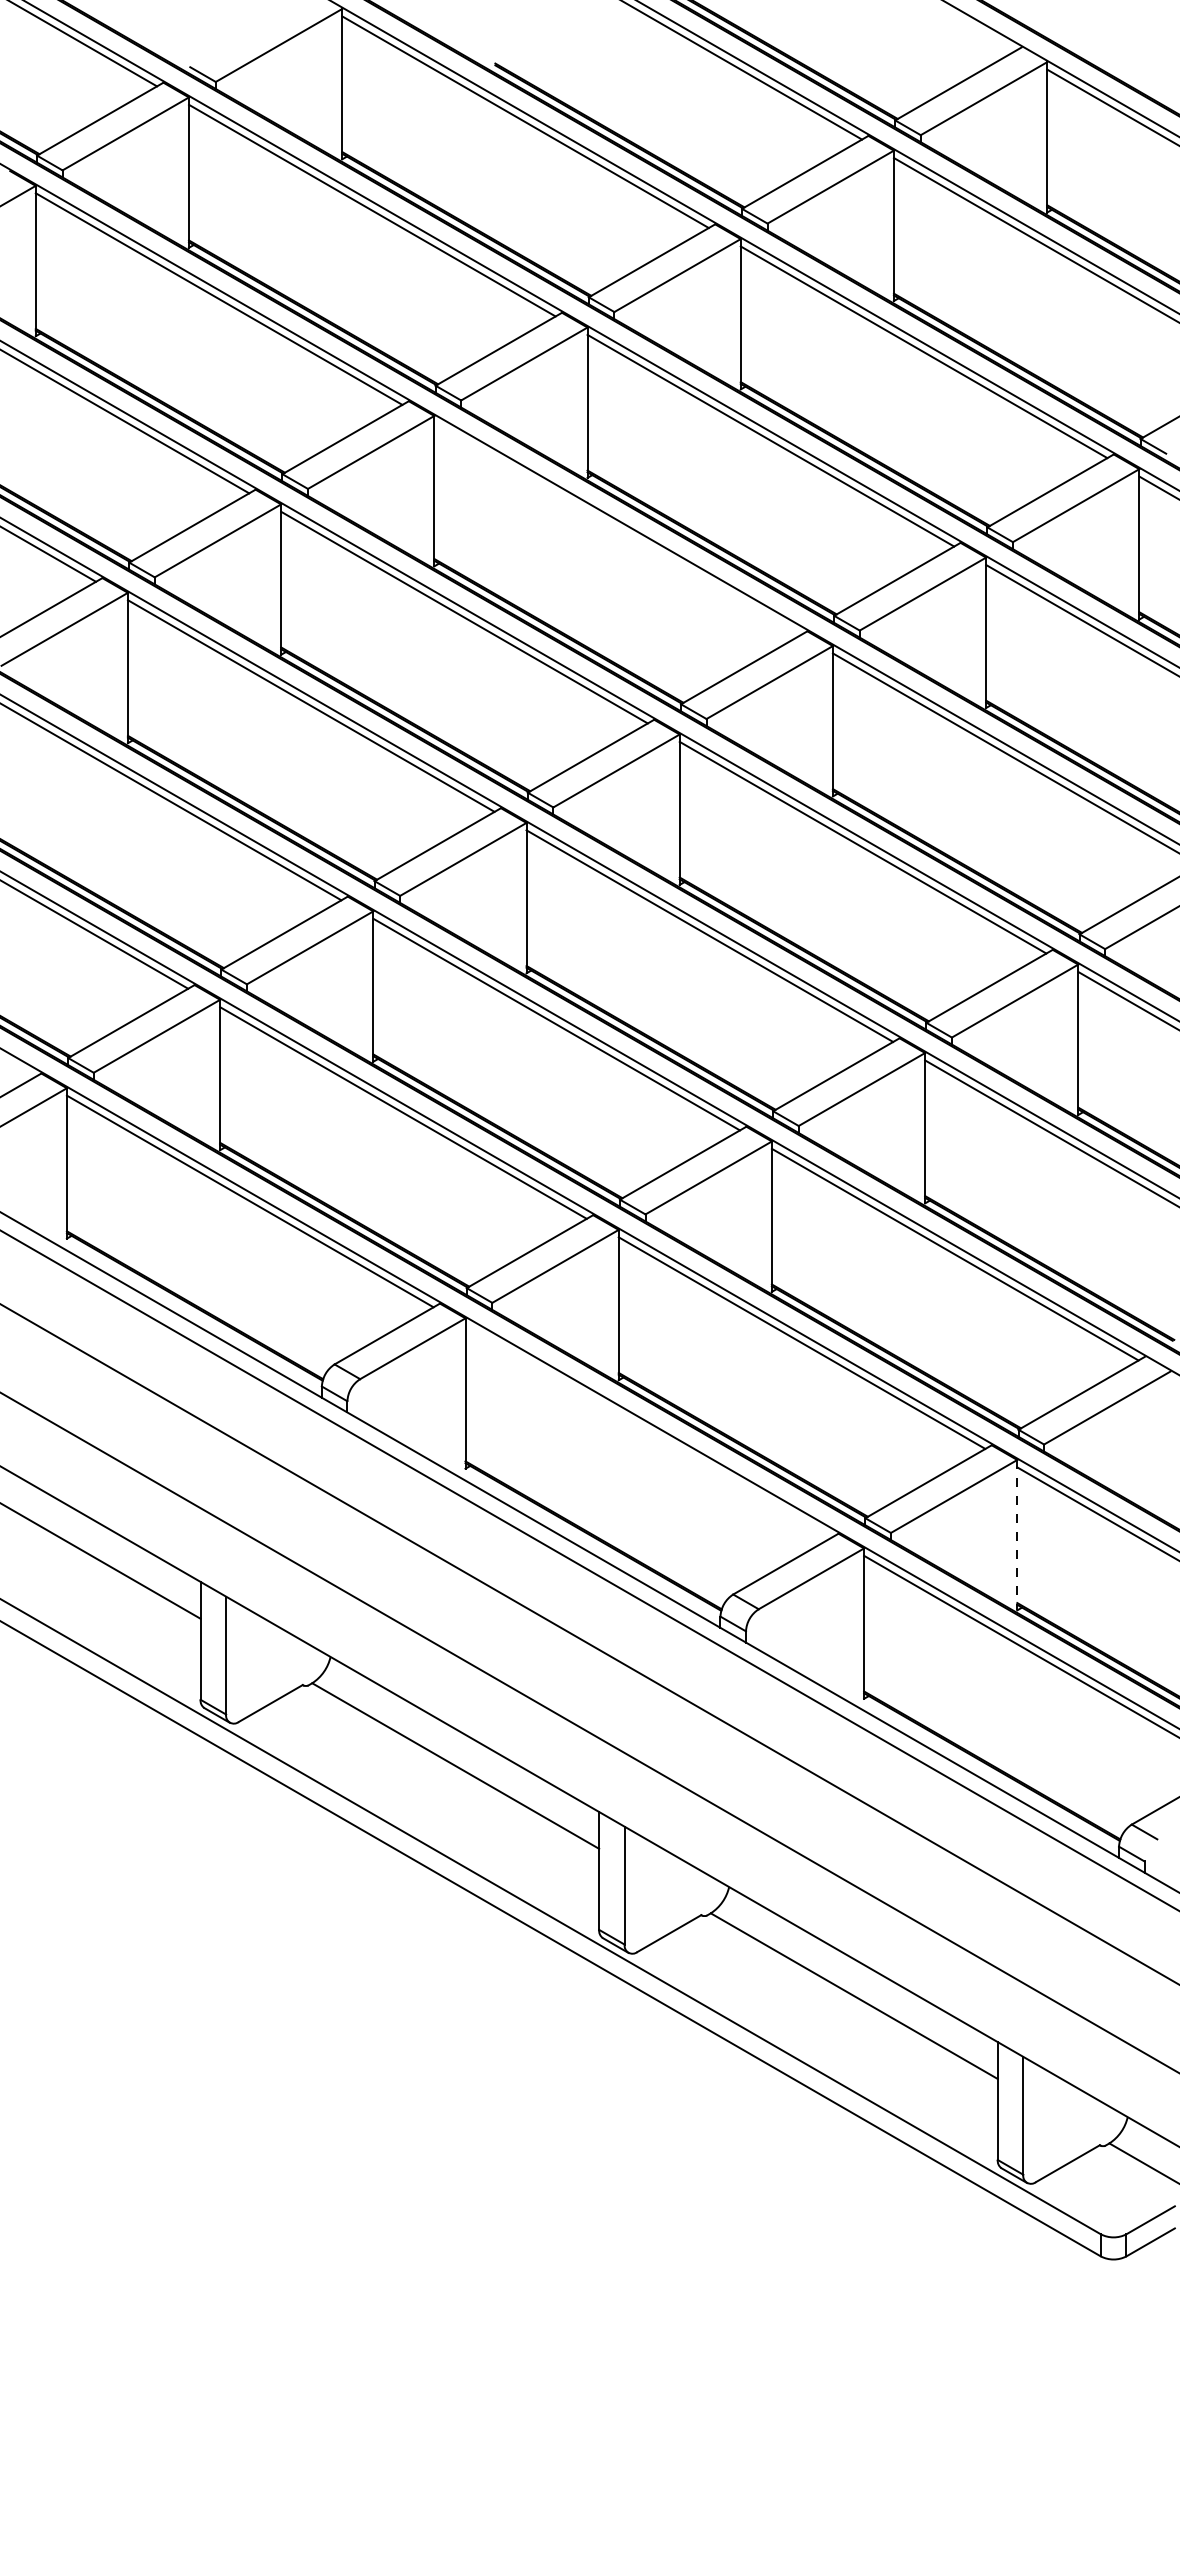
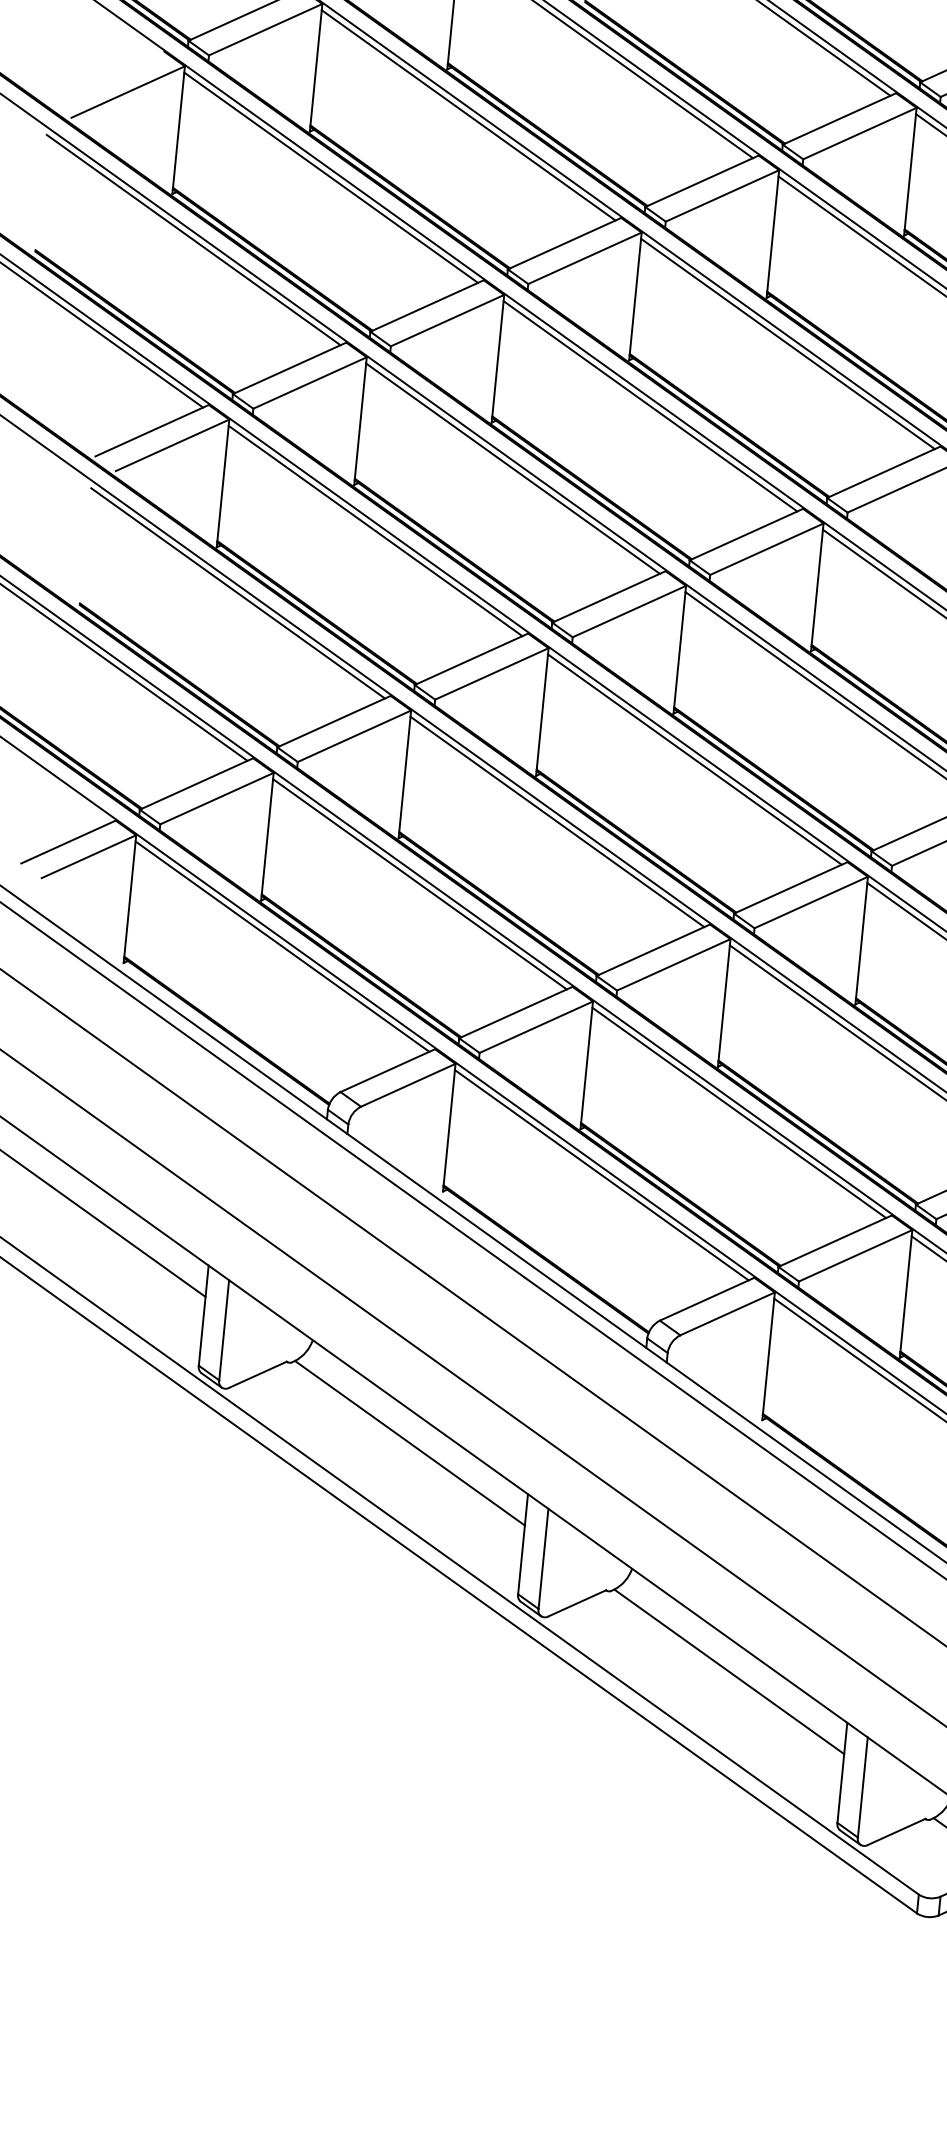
line: (617, 529) -> (650, 406), added
line: (648, 1431) -> (601, 1175), added
line: (1017, 1535) -> (906, 1294), dashed -> solid

